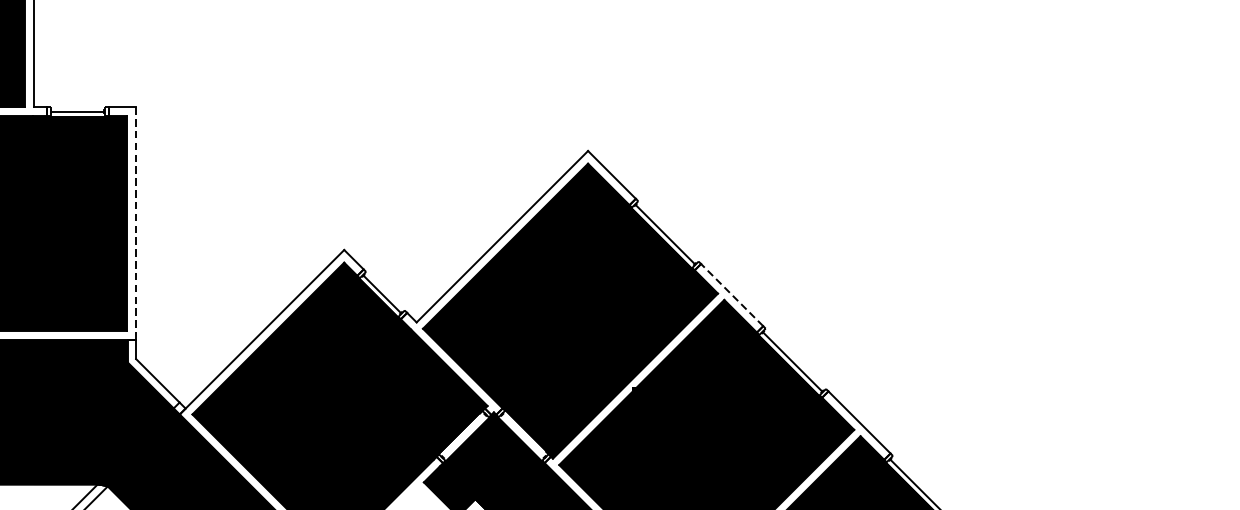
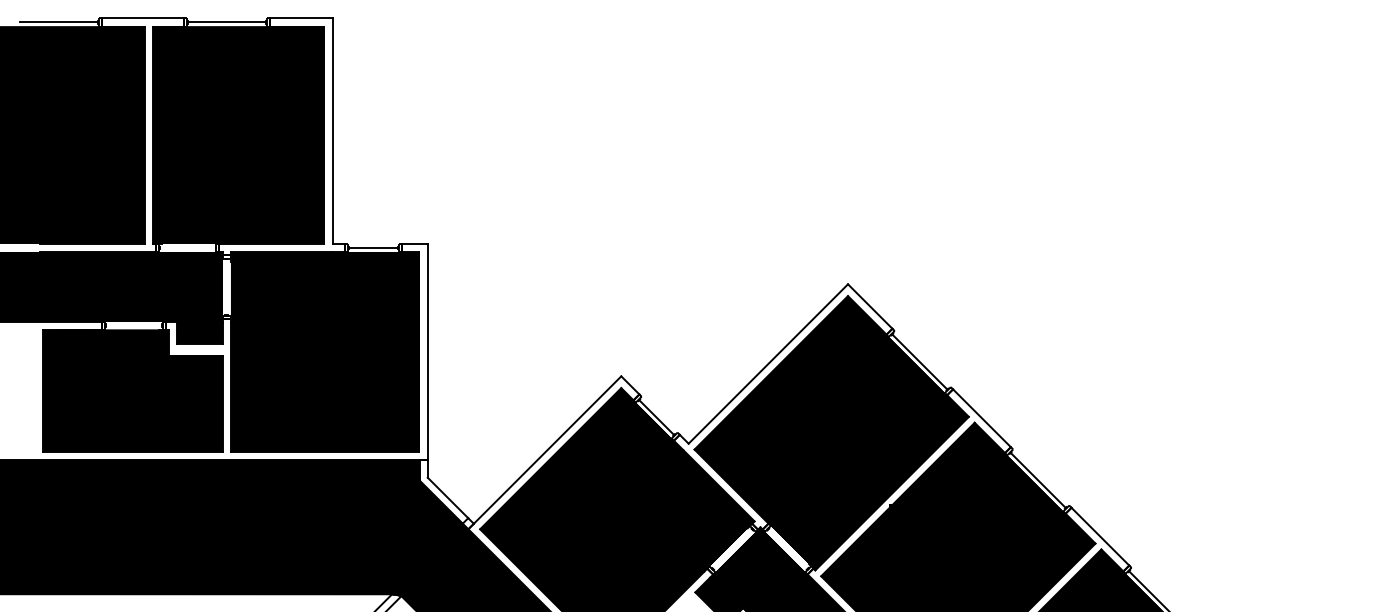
line: (135, 224) -> (427, 352), dashed -> solid
line: (732, 295) -> (982, 418), dashed -> solid

